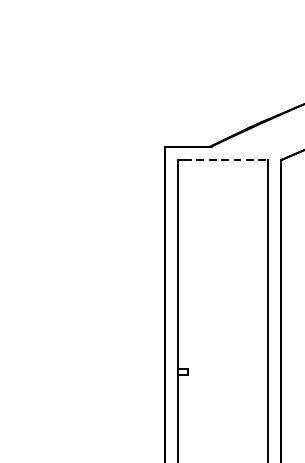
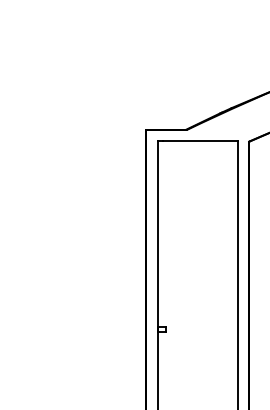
line: (226, 159) -> (200, 141), dashed -> solid

